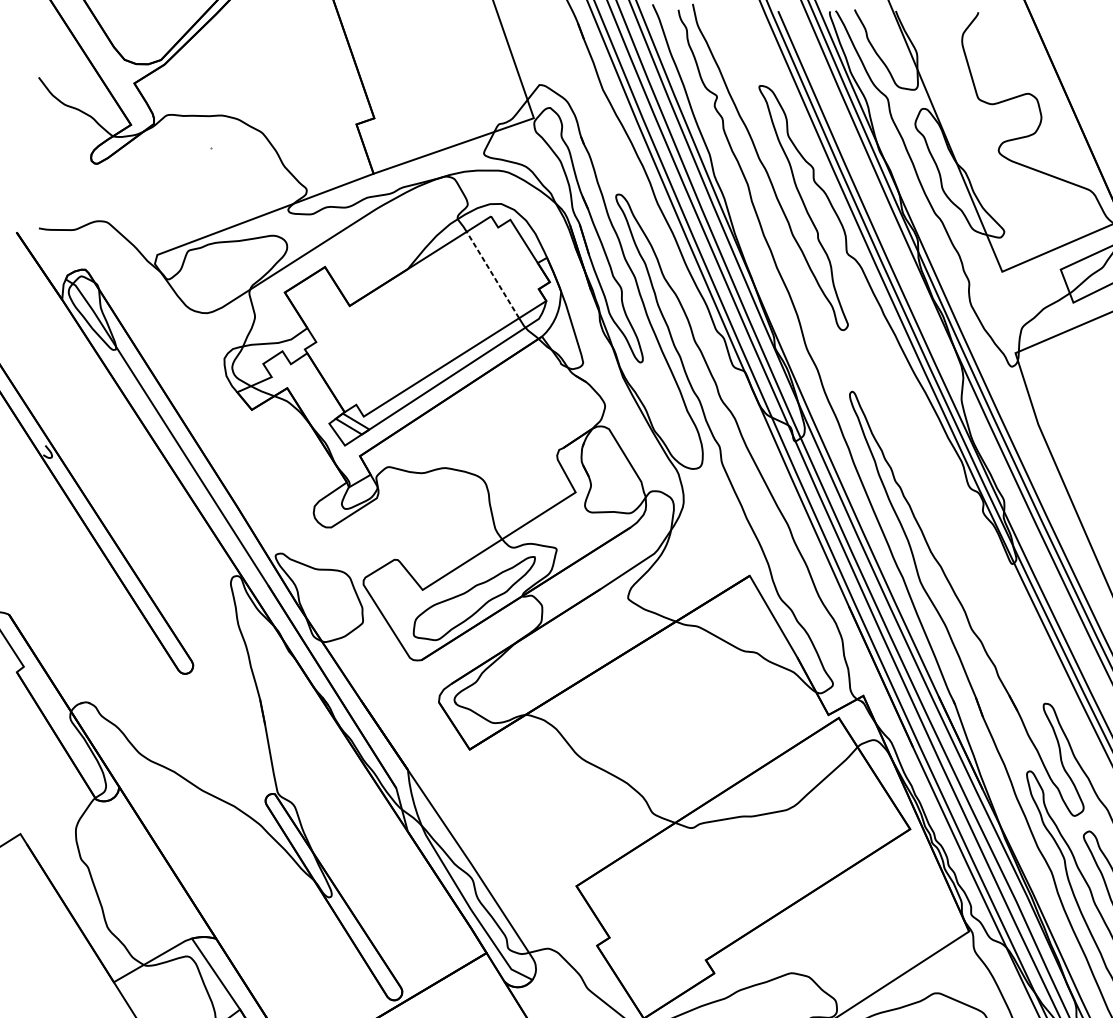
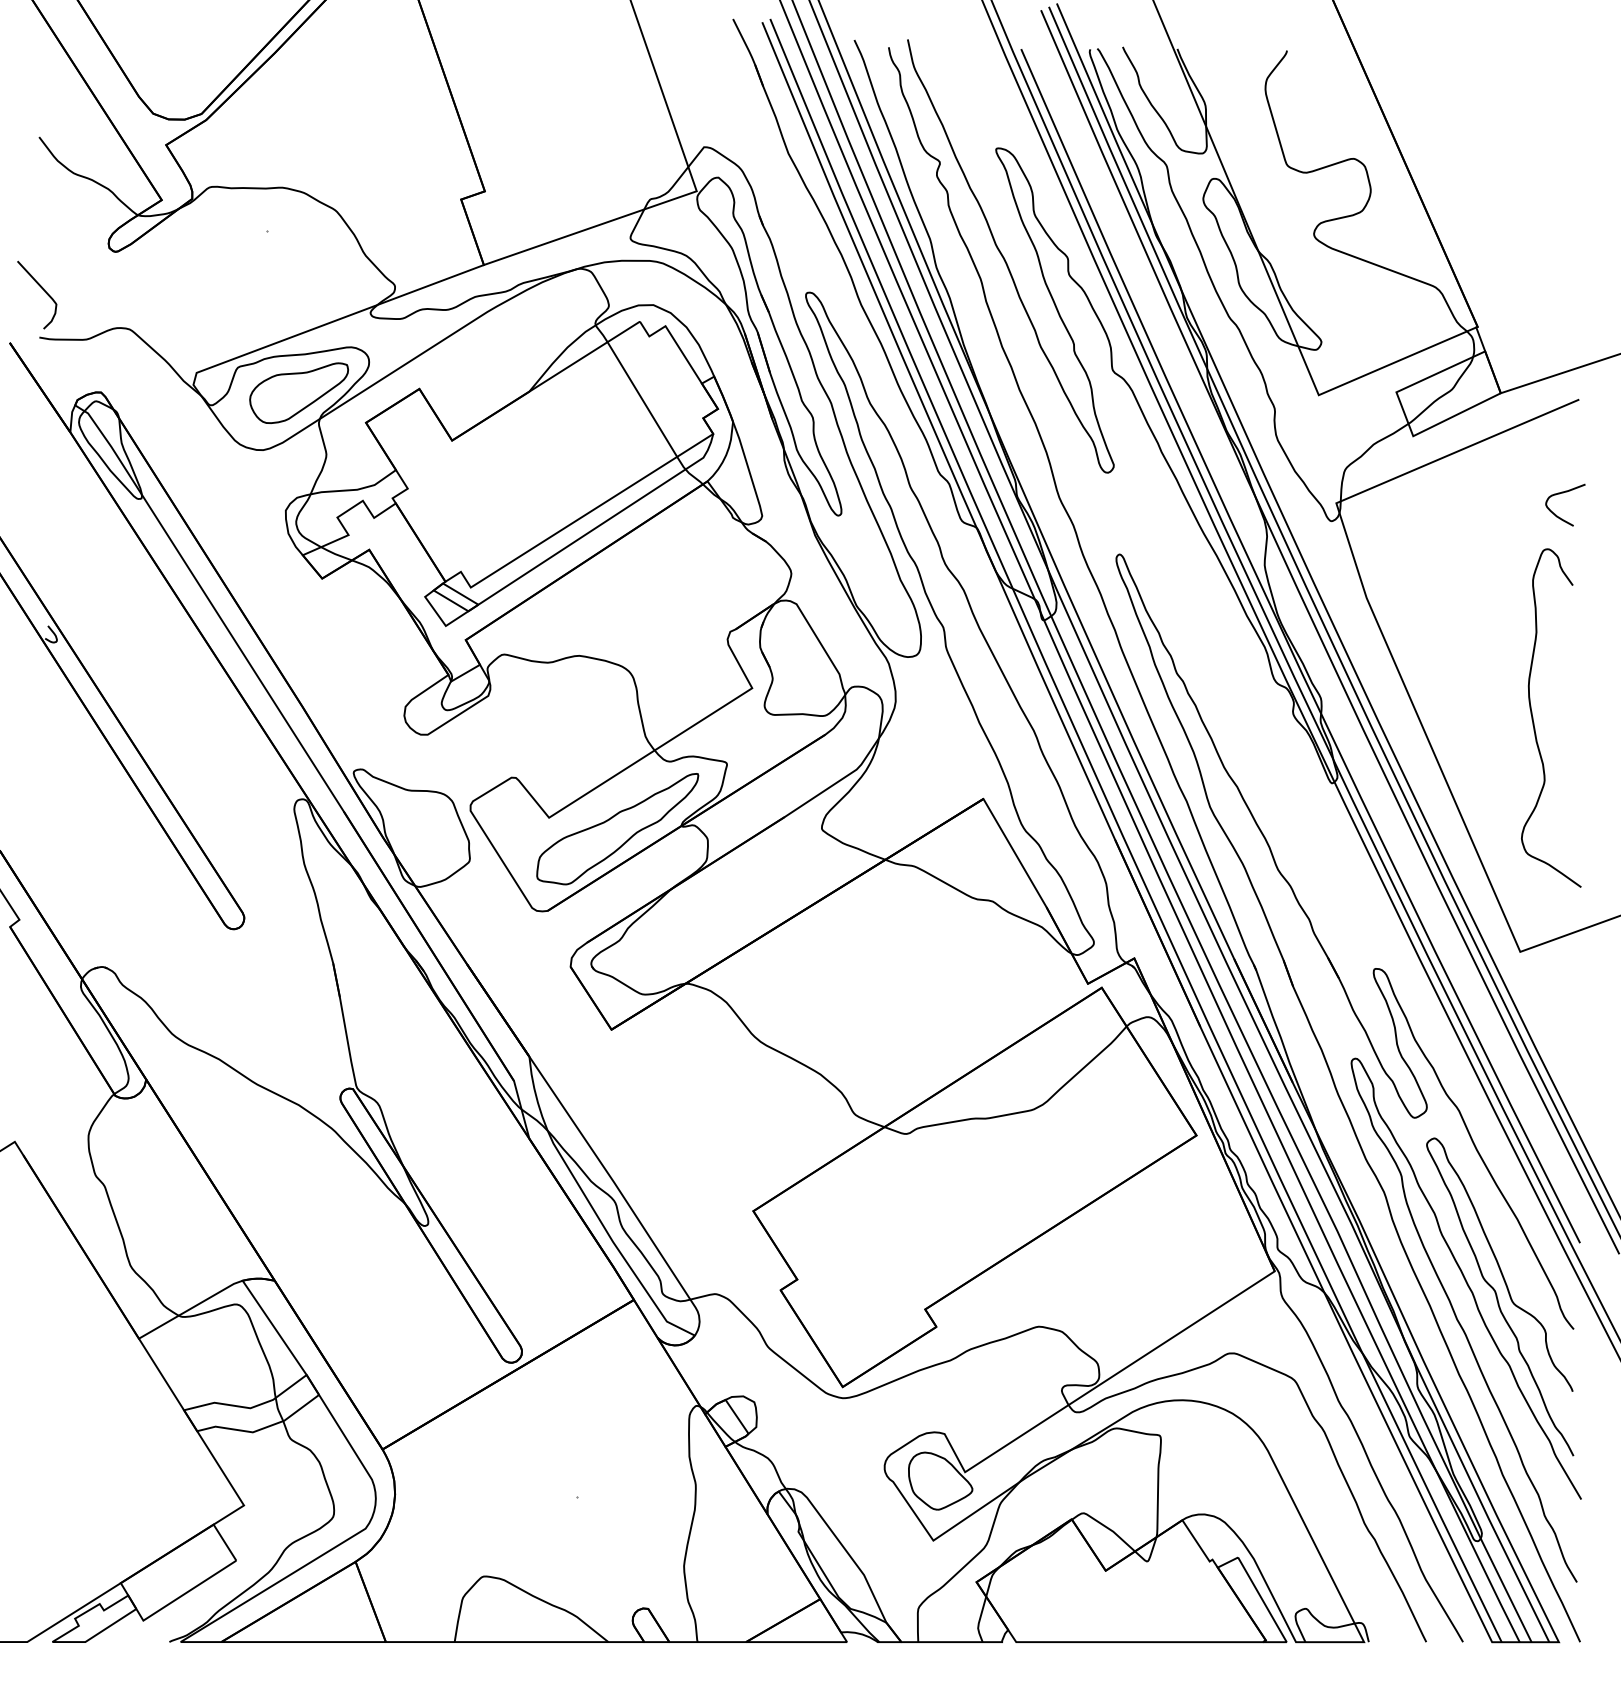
curve: (41, 192) -> (42, 289), added
part: (234, 269) -> (298, 392), added
line: (493, 275) -> (642, 399), dashed -> solid

